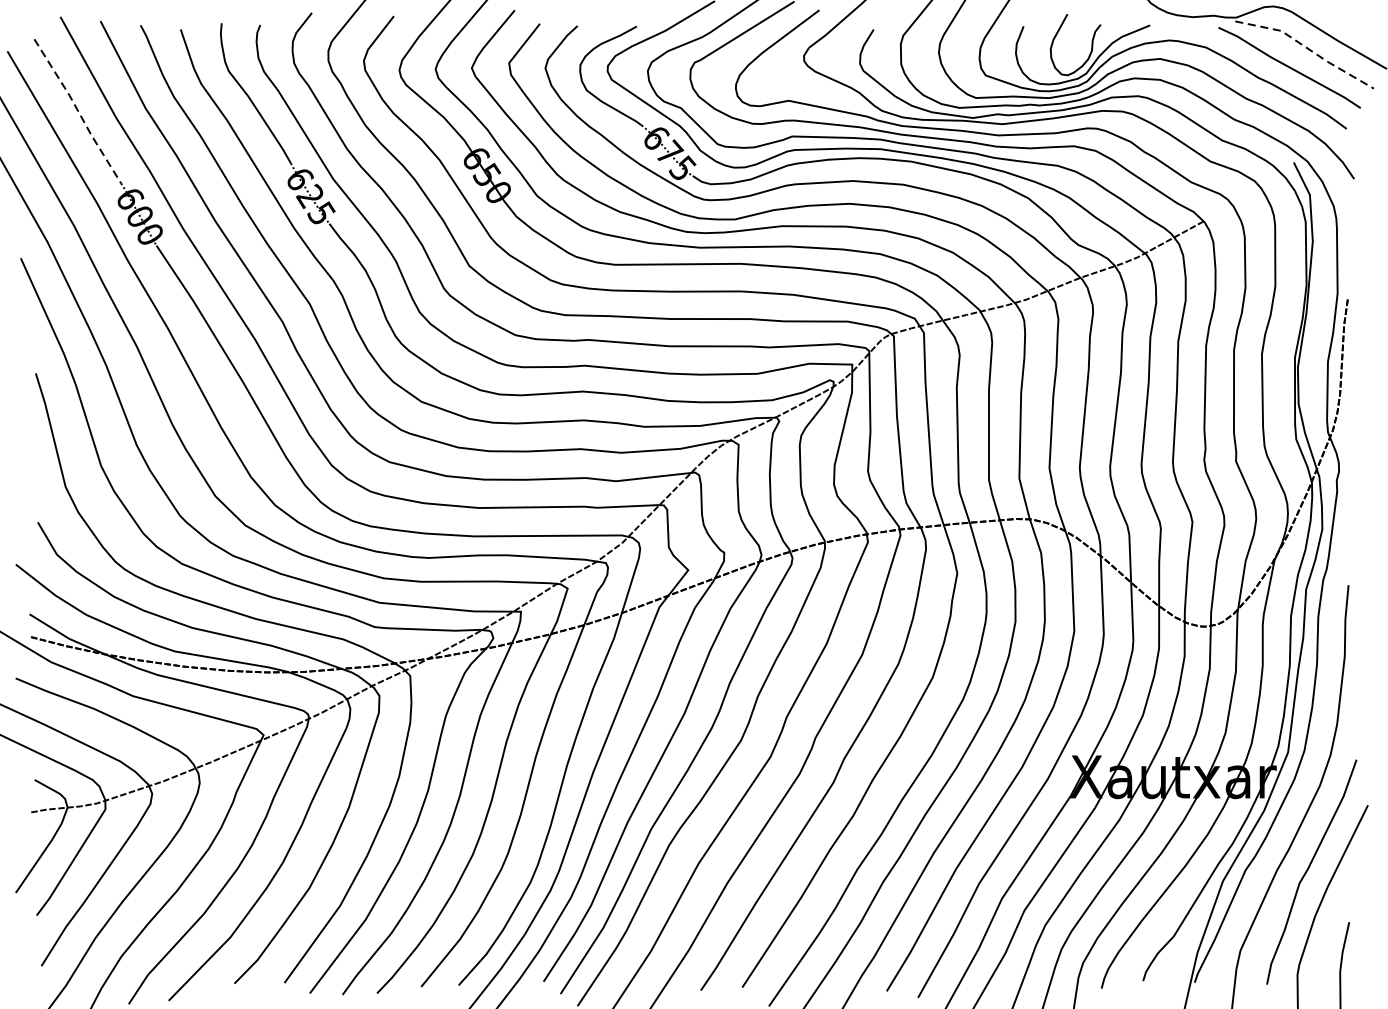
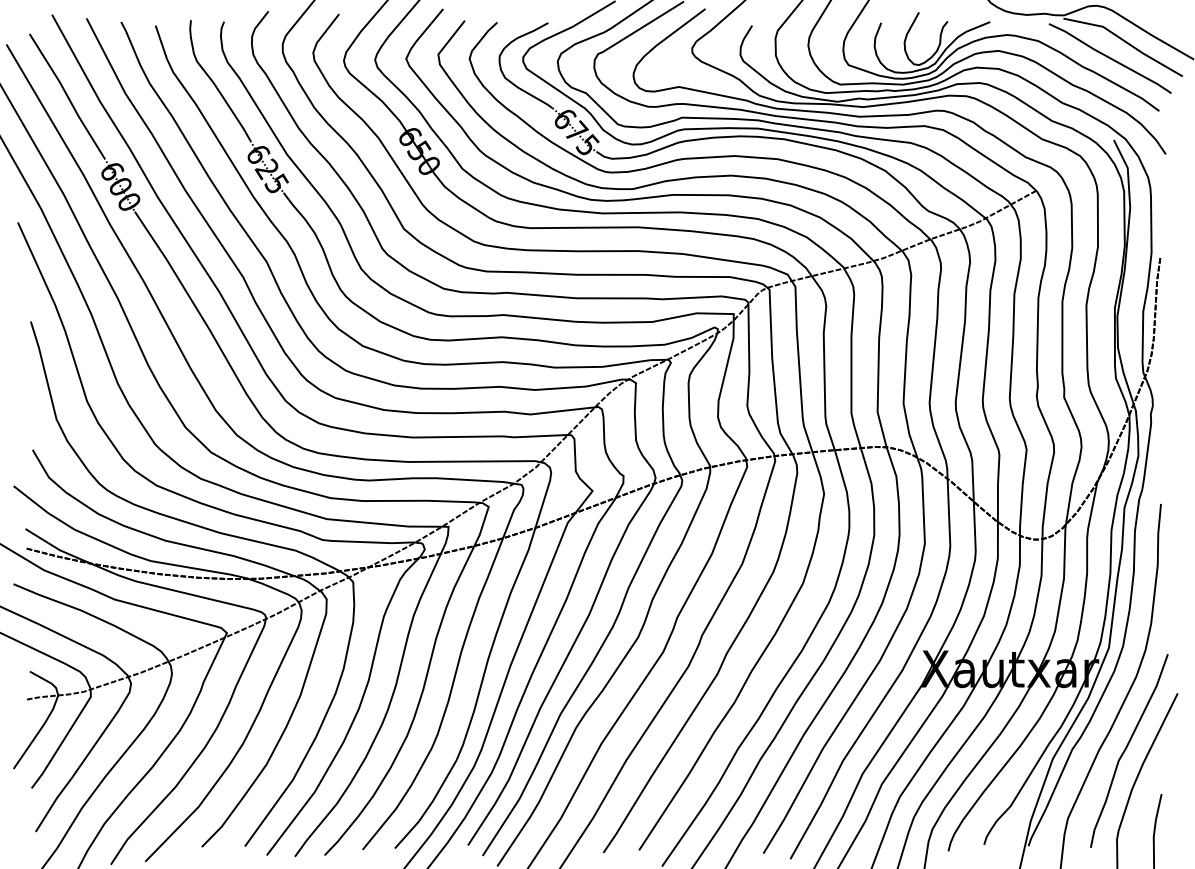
line: (1307, 47) -> (1125, 41), dashed -> solid
line: (78, 111) -> (67, 96), dashed -> solid

